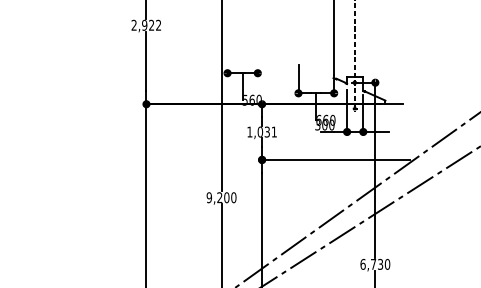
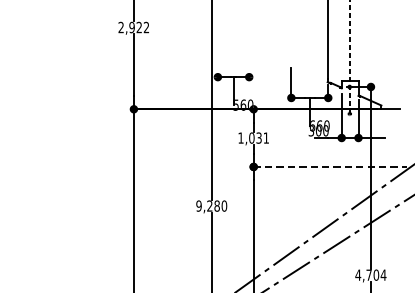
line: (336, 159) -> (330, 166), solid -> dashed
text: (226, 197) -> (216, 205), 9,200 -> 9,280
text: (375, 263) -> (371, 274), 6,730 -> 4,704

